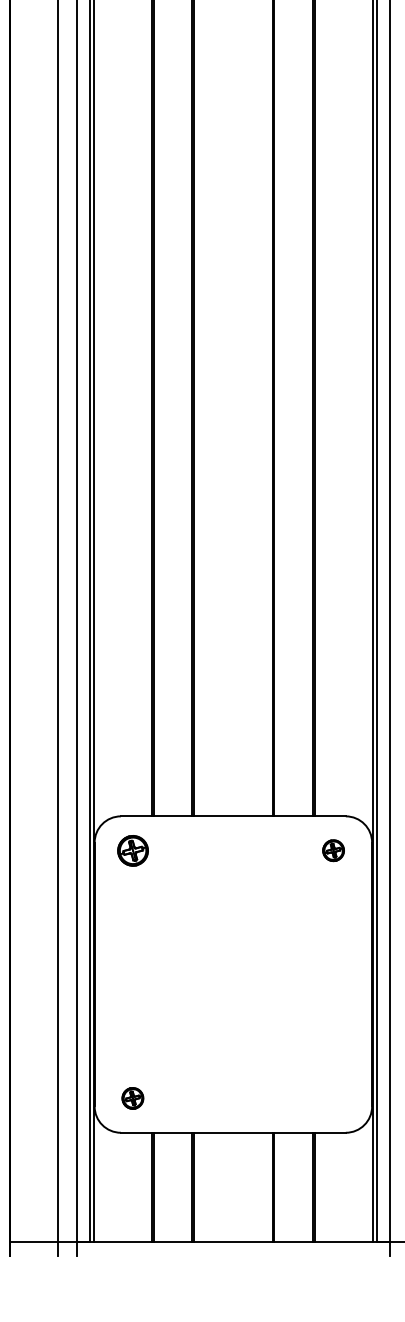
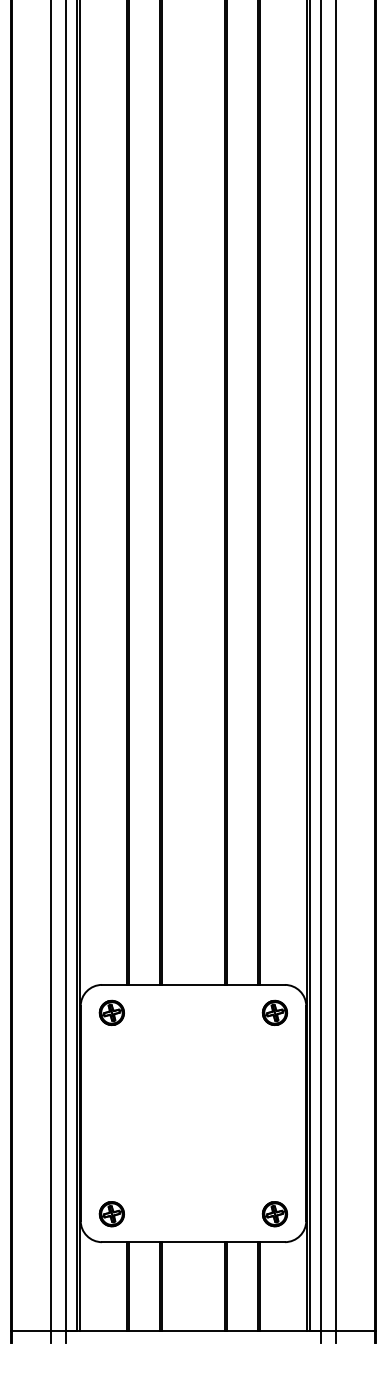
part: (333, 850) -> (274, 1012), size x1.43
part: (132, 1098) -> (111, 1214), size x1.43
part: (333, 1098) -> (274, 1214), added

